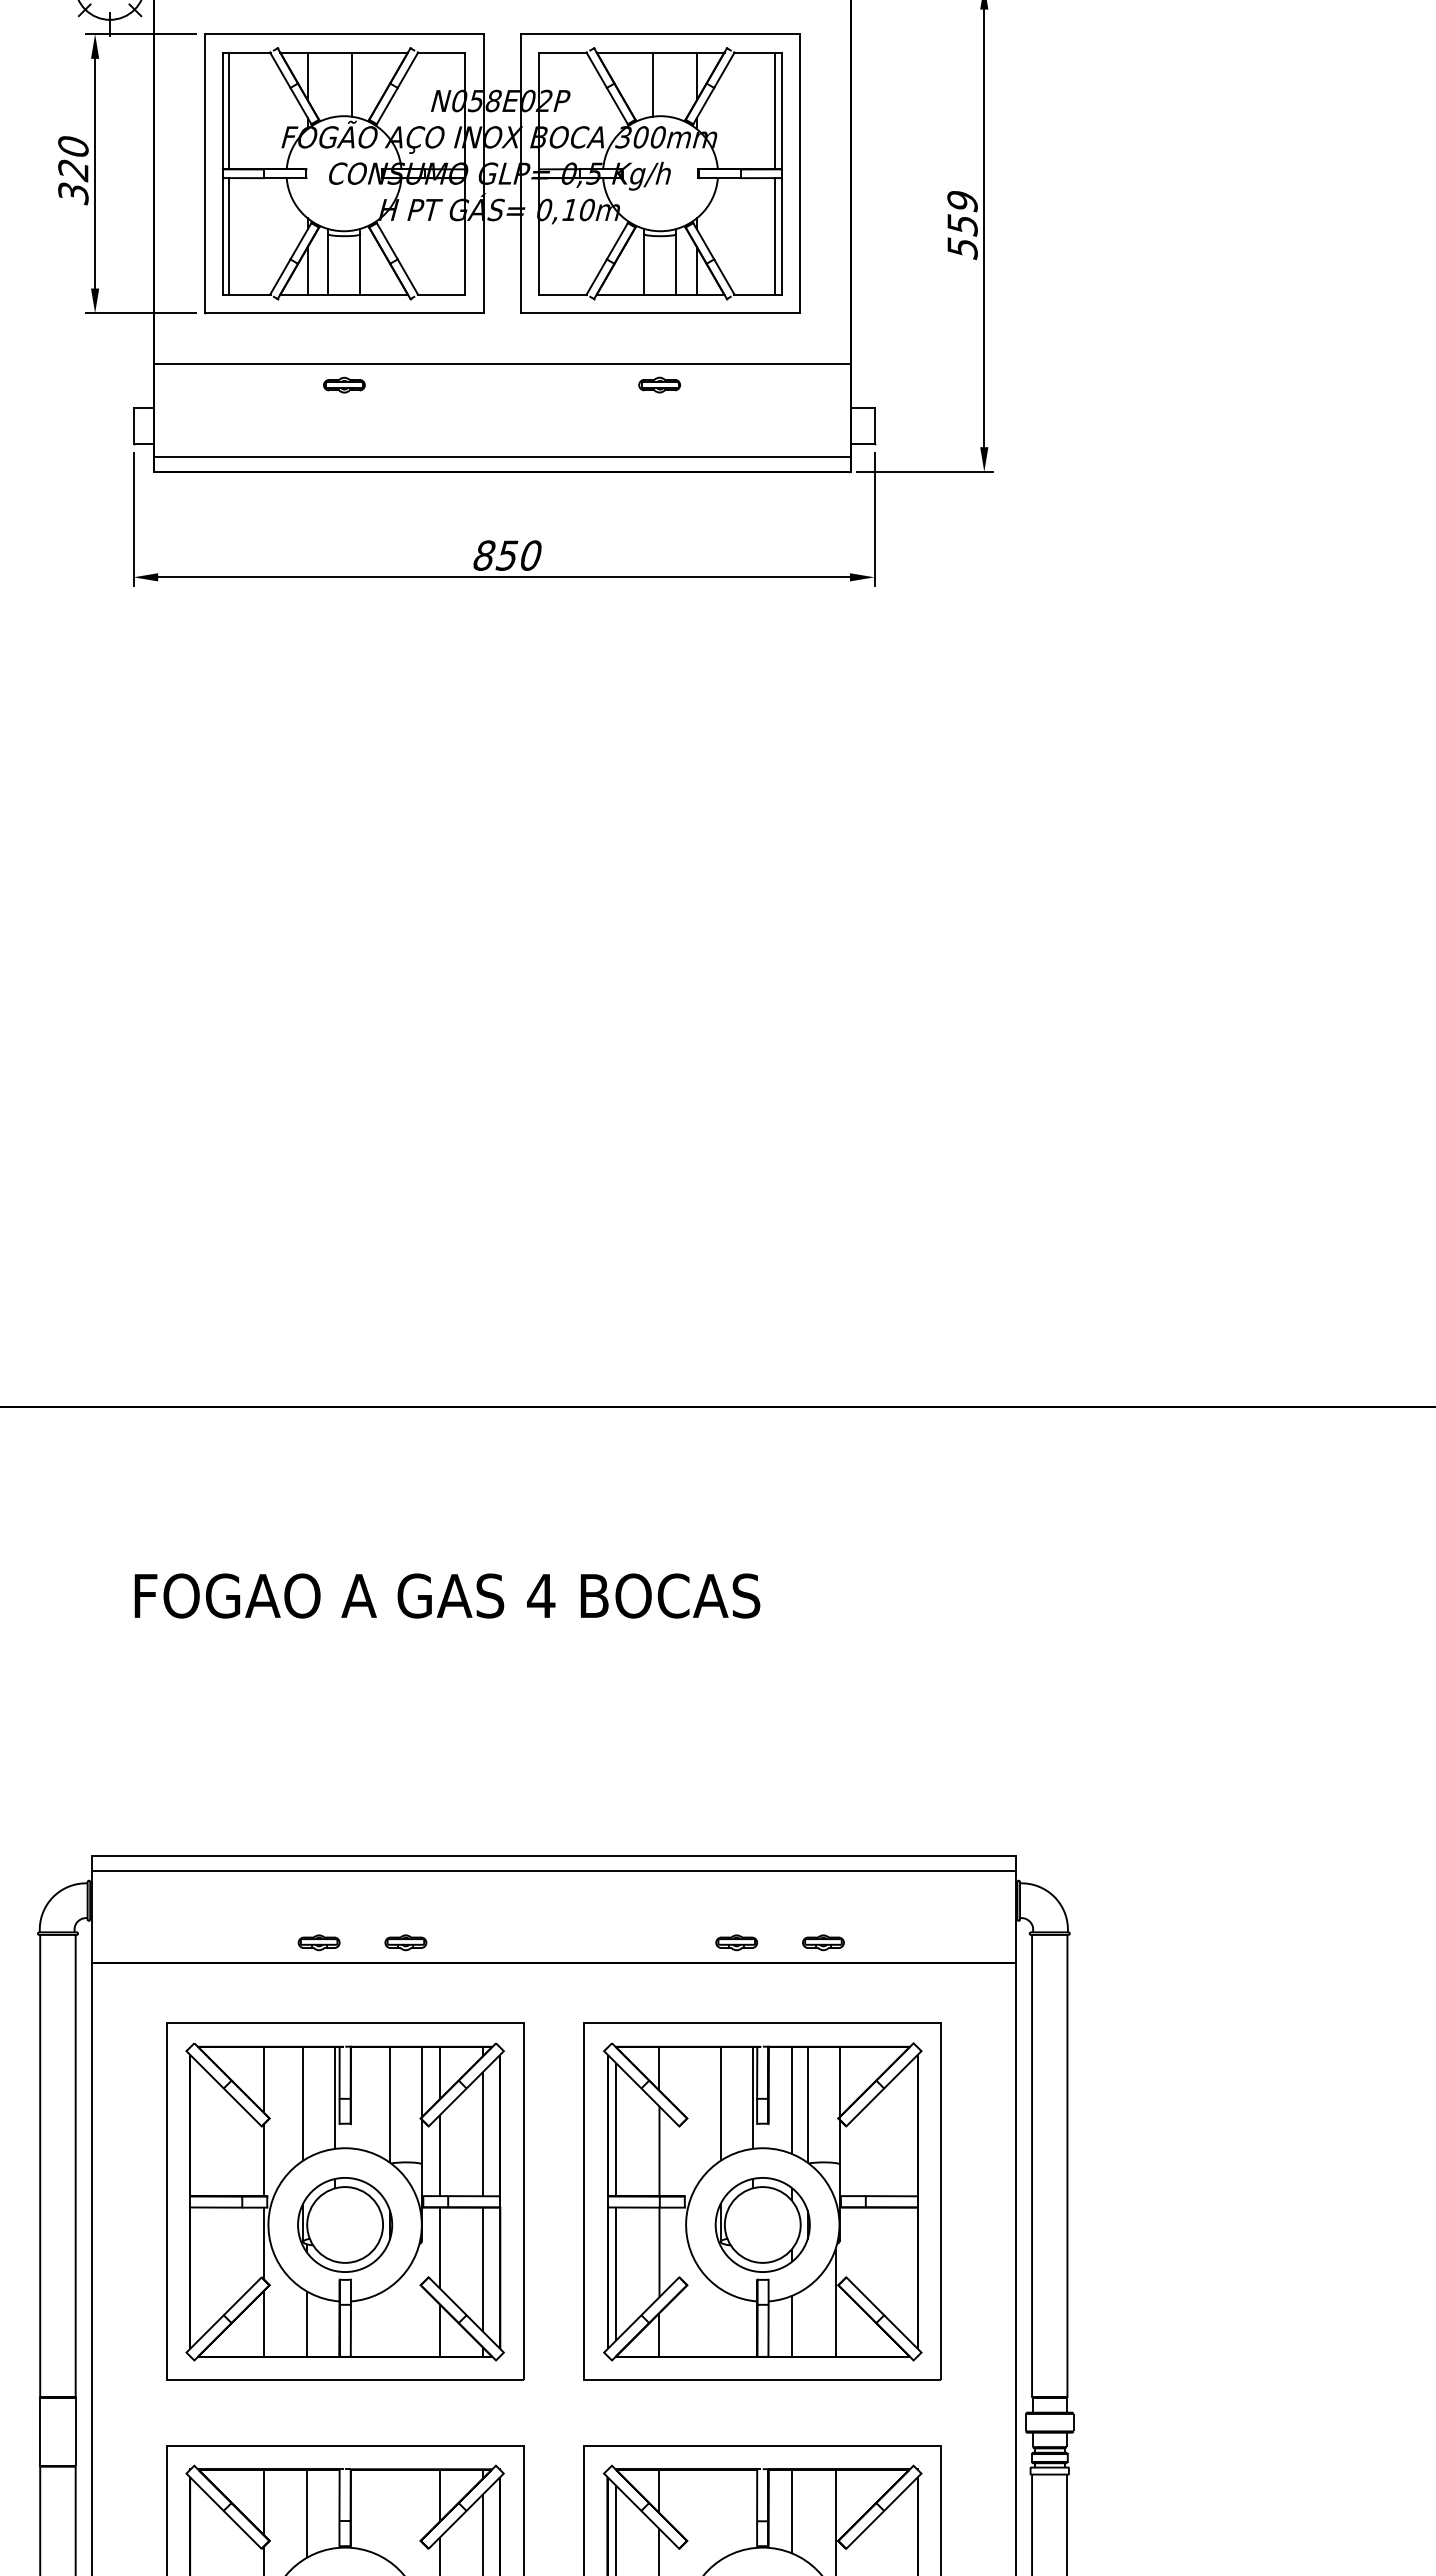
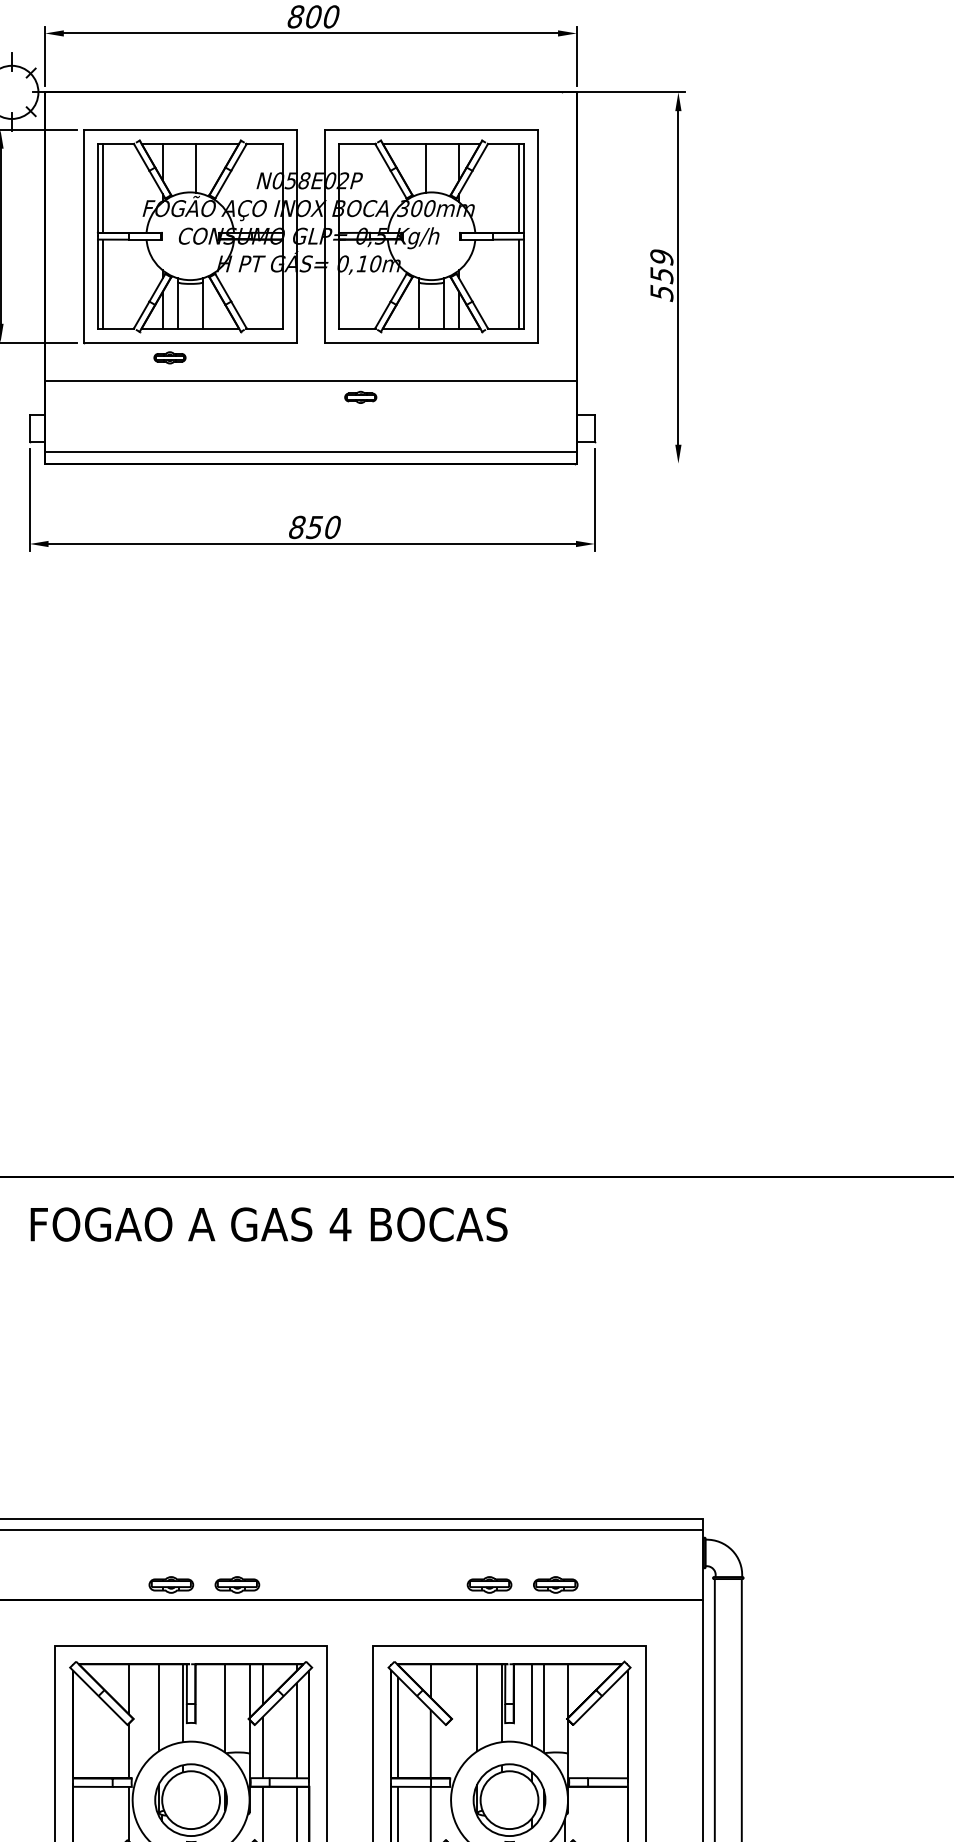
part: (344, 384) -> (170, 357), moved
part: (659, 384) -> (360, 396), moved
line: (925, 471) -> (633, 463), removed
text: (447, 1595) -> (269, 1224), moved
part: (318, 1942) -> (170, 1584), size x1.4
part: (405, 1942) -> (237, 1584), size x1.4
part: (736, 1942) -> (489, 1584), size x1.4
part: (823, 1942) -> (555, 1584), size x1.4

